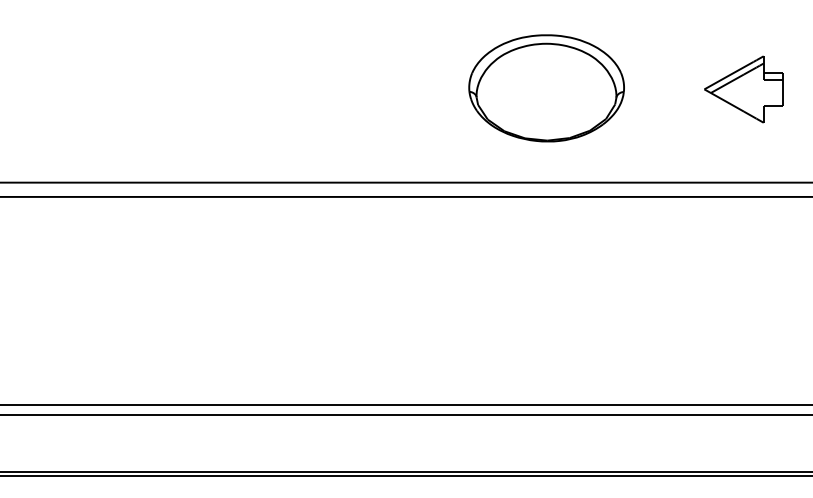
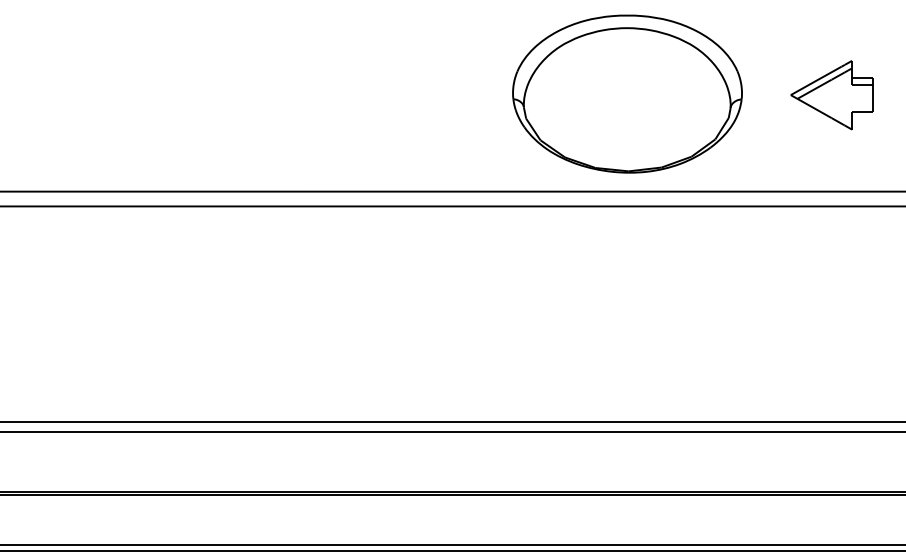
part: (546, 87) -> (627, 93), size x1.43

